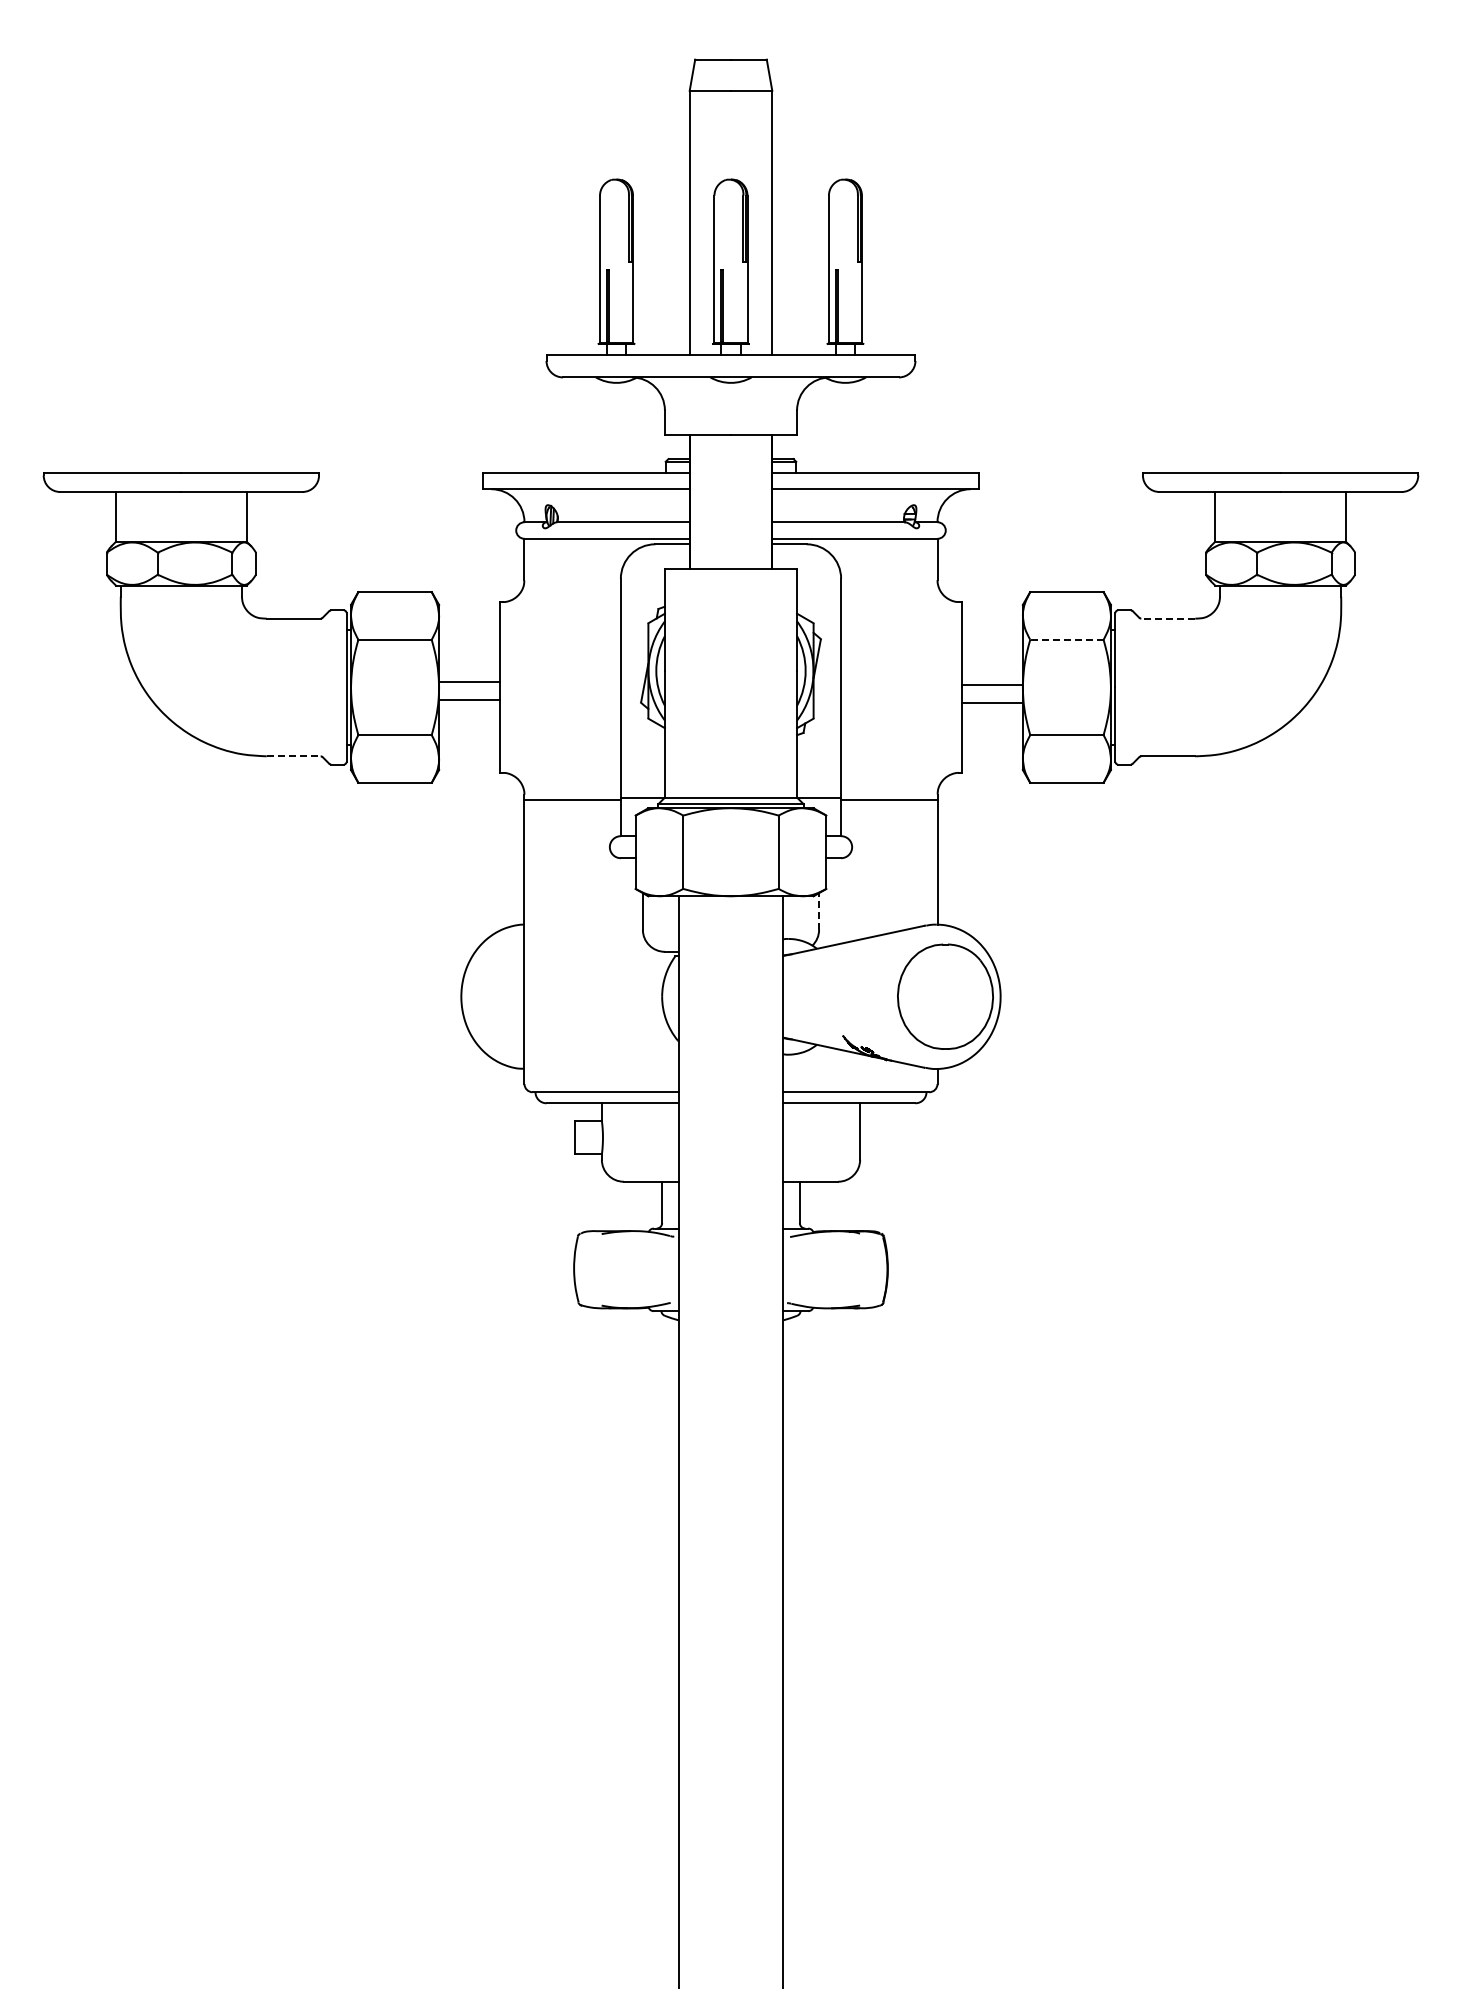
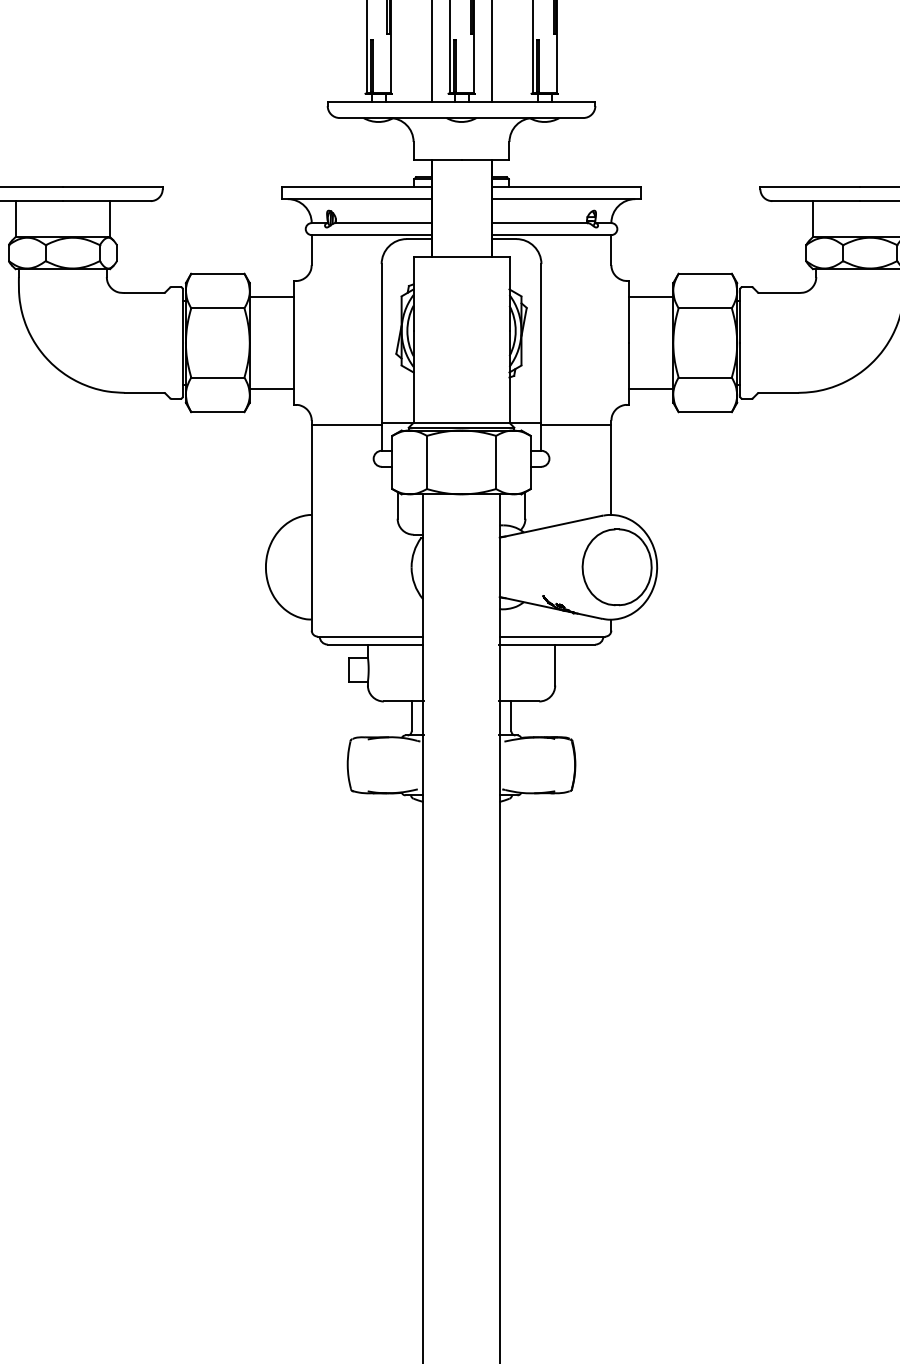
line: (1168, 618) -> (778, 292), dashed -> solid
line: (1066, 639) -> (704, 308), dashed -> solid
line: (469, 682) -> (271, 297), moved
line: (992, 685) -> (651, 297), moved
line: (469, 699) -> (271, 388), moved
line: (992, 702) -> (651, 388), moved
line: (293, 756) -> (144, 393), dashed -> solid
line: (819, 910) -> (525, 504), dashed -> solid

